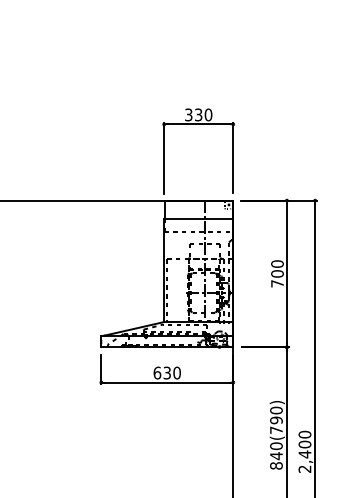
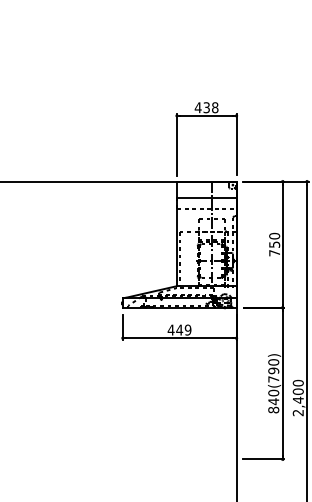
text: (198, 114) -> (206, 107), 330 -> 438
text: (277, 273) -> (274, 244), 700 -> 750
text: (167, 372) -> (179, 329), 630 -> 449

